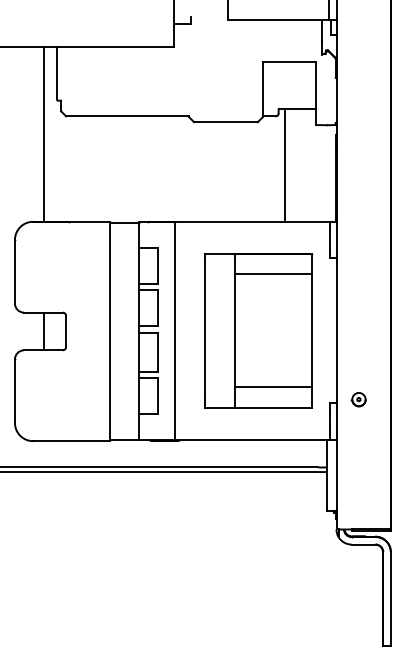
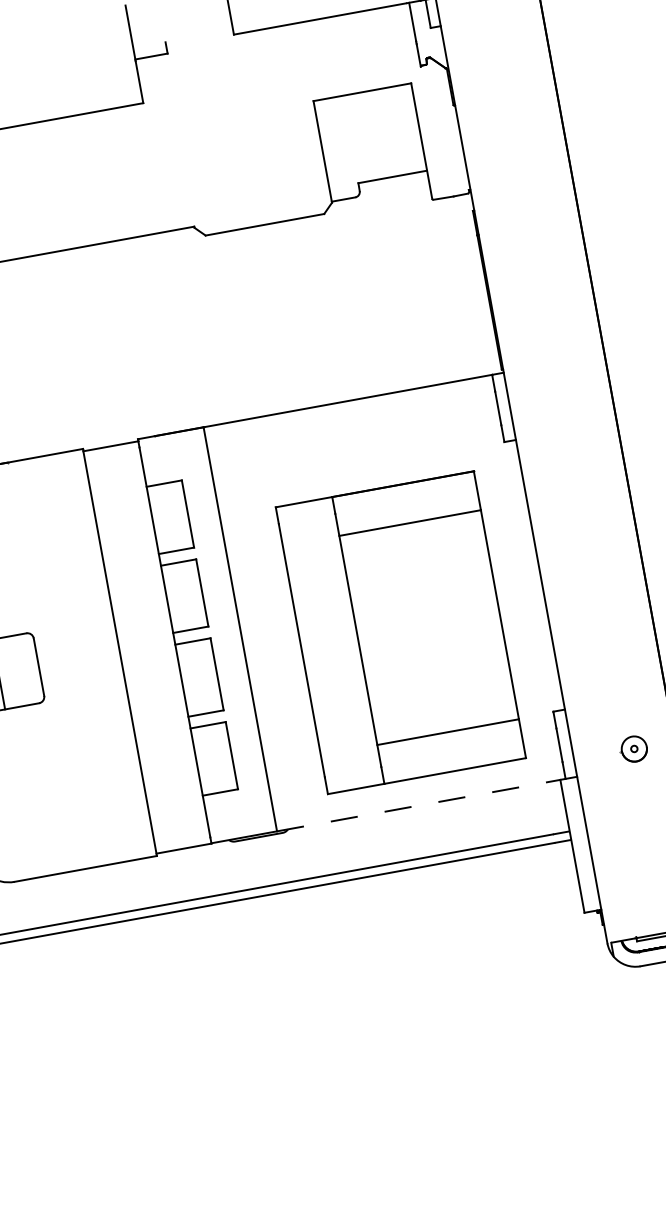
line: (285, 165) -> (390, 285), removed
part: (258, 330) -> (401, 632), moved
part: (358, 399) -> (633, 748), moved
line: (252, 439) -> (421, 804), solid -> dashed

